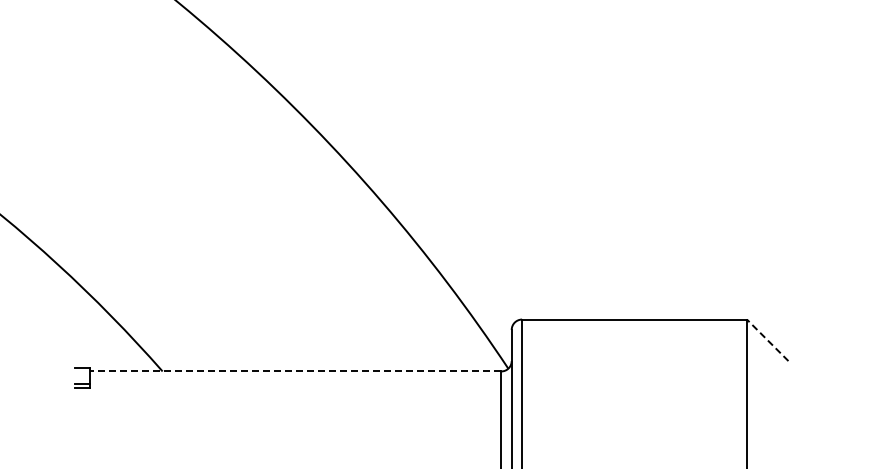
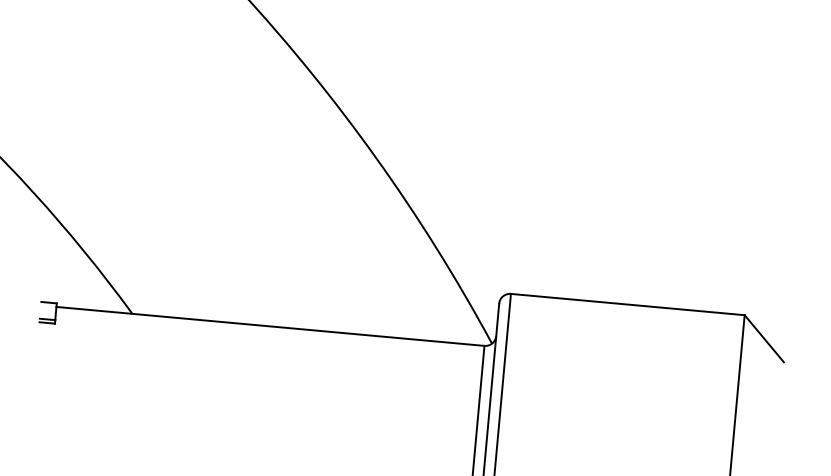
line: (767, 339) -> (764, 337), dashed -> solid
line: (295, 371) -> (270, 326), dashed -> solid

